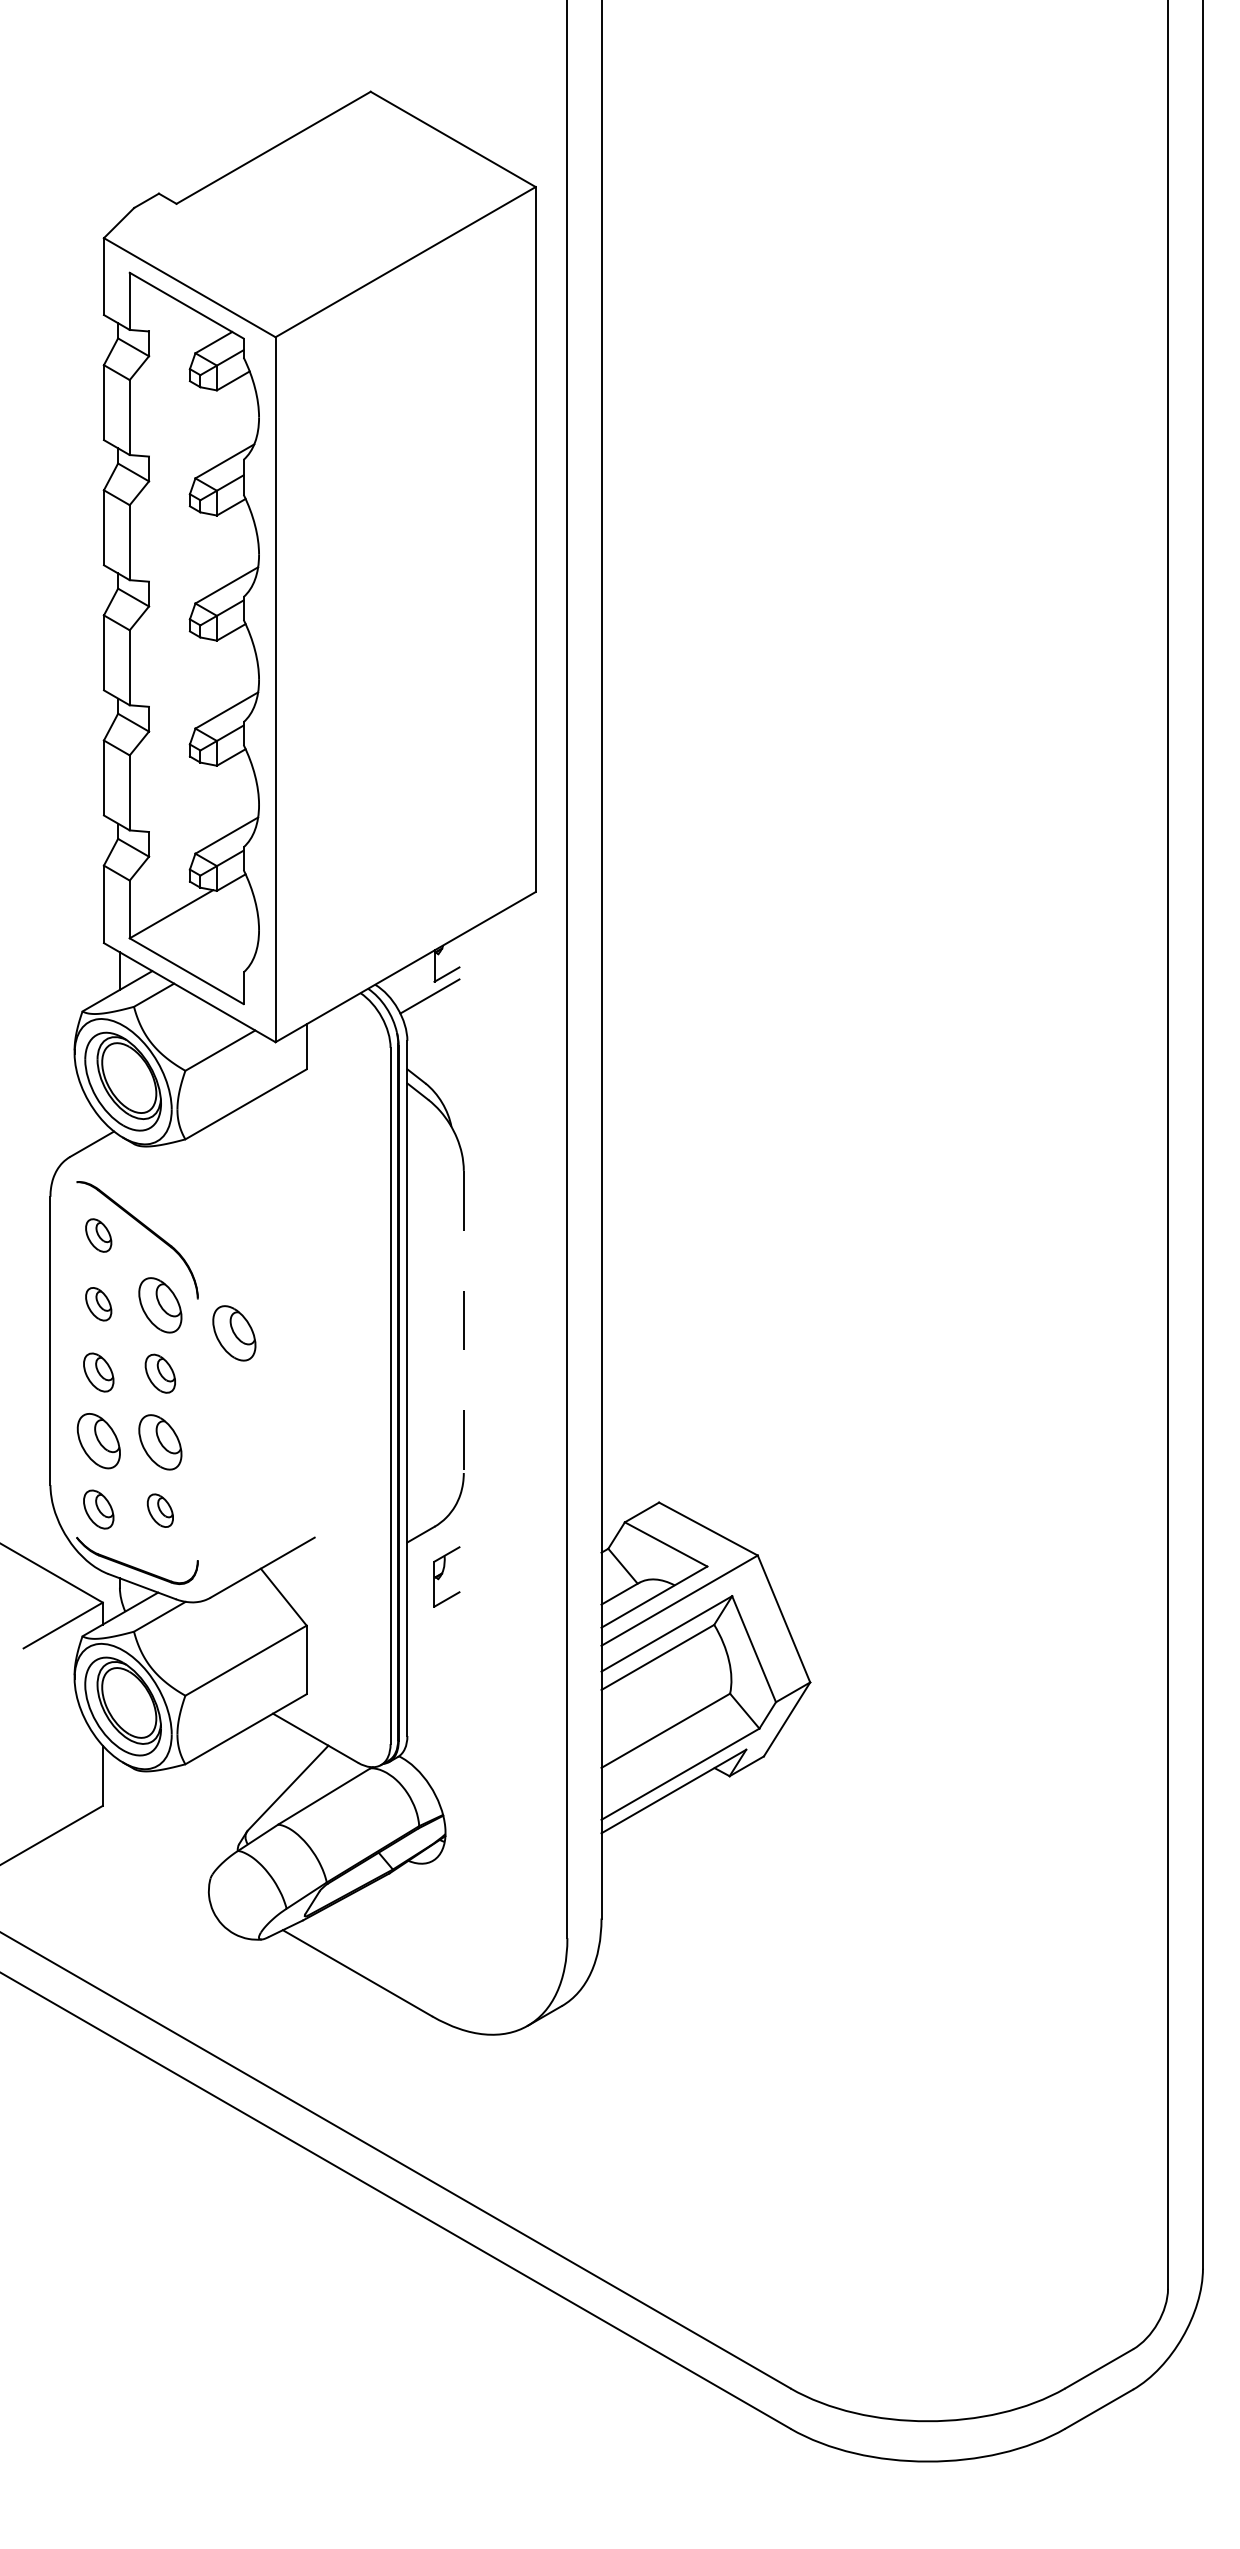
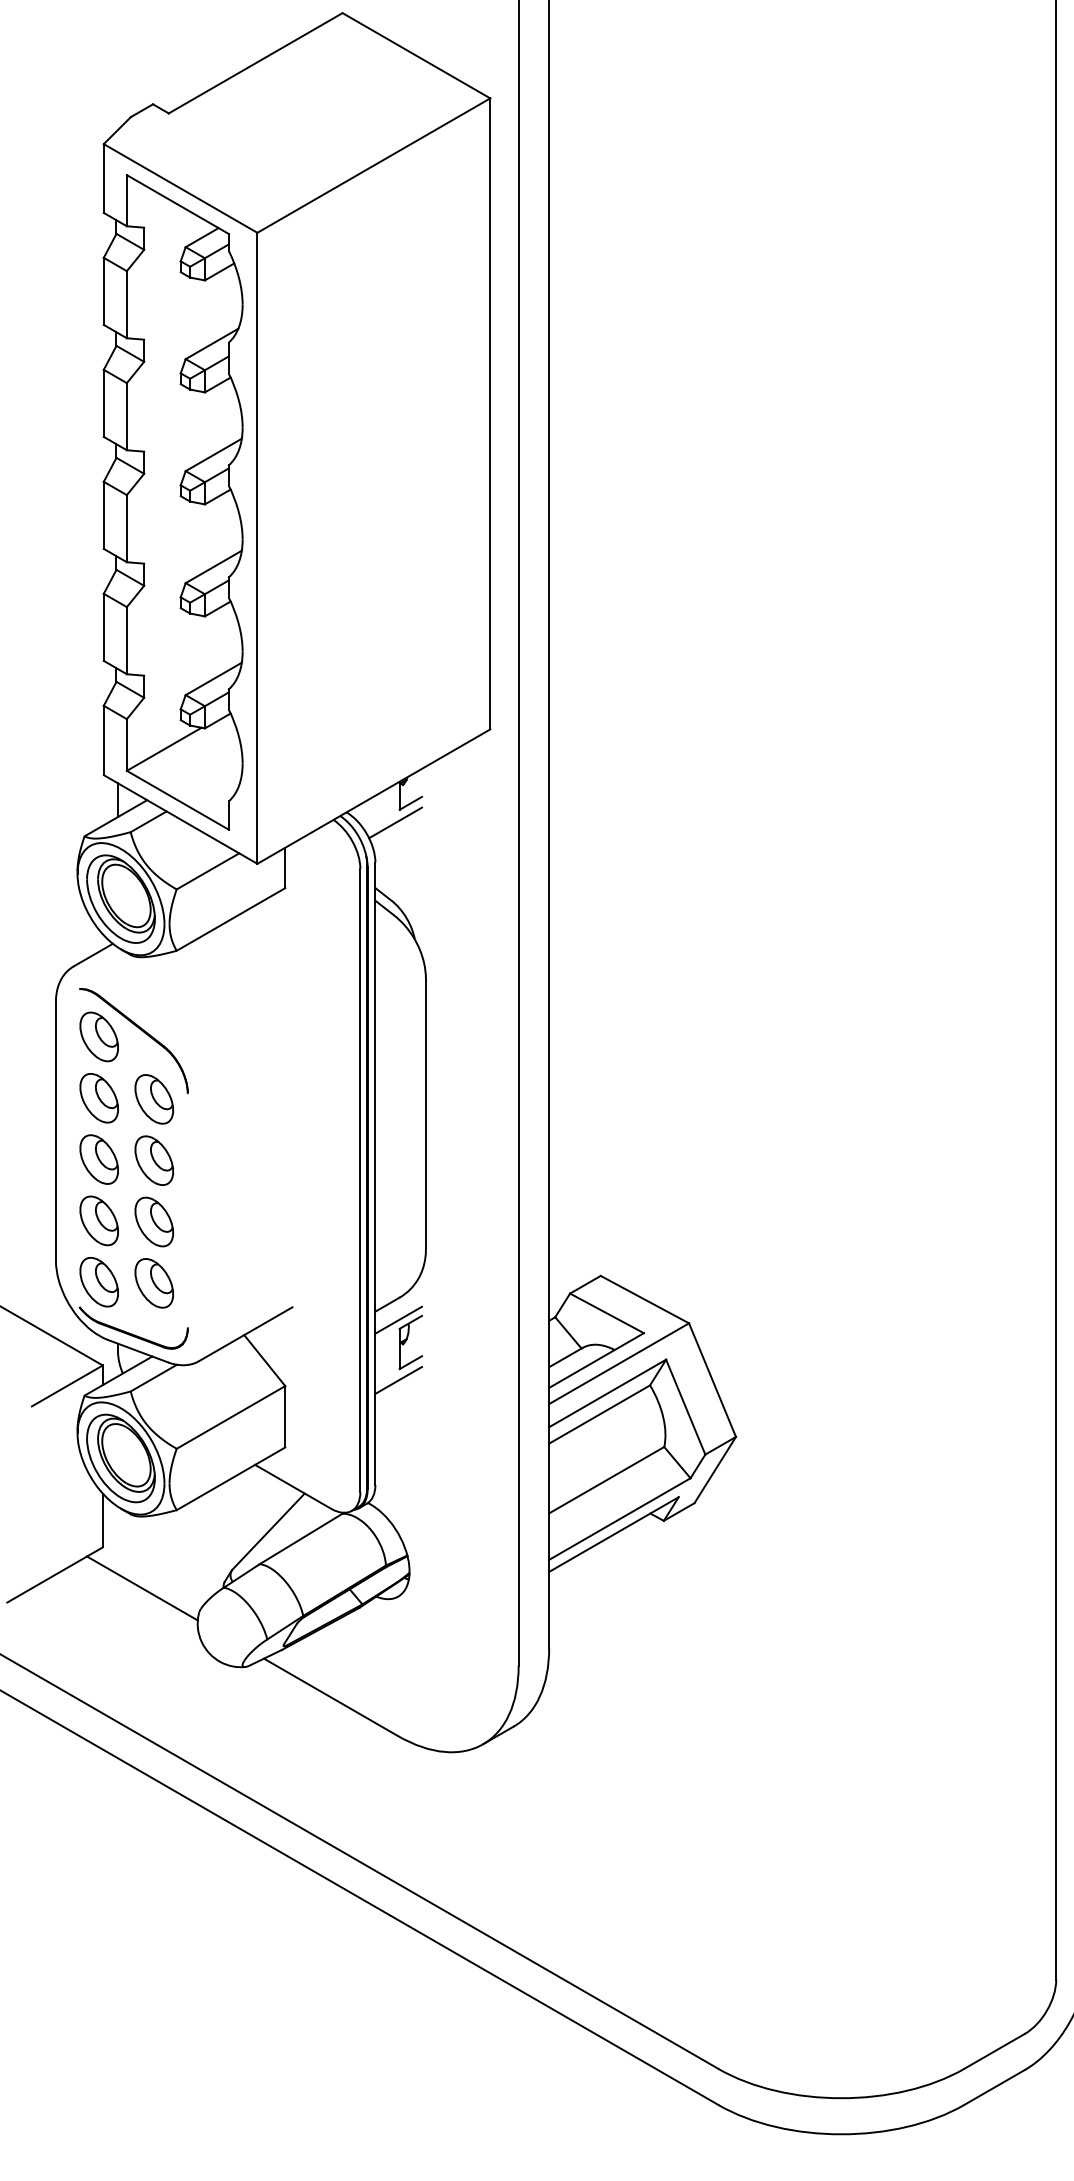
part: (98, 1235) -> (98, 1036), size x1.67
part: (98, 1304) -> (98, 1098), size x1.67
line: (463, 1322) -> (425, 1114), dashed -> solid
part: (234, 1333) -> (220, 1124), removed
part: (98, 1372) -> (98, 1159), size x1.43
part: (160, 1373) -> (154, 1160), size x1.43
part: (98, 1509) -> (98, 1282), size x1.43
part: (160, 1510) -> (154, 1283), size x1.67
line: (433, 1552) -> (398, 1320), added
line: (433, 1619) -> (398, 1380), added
line: (146, 1851) -> (141, 1588), added

